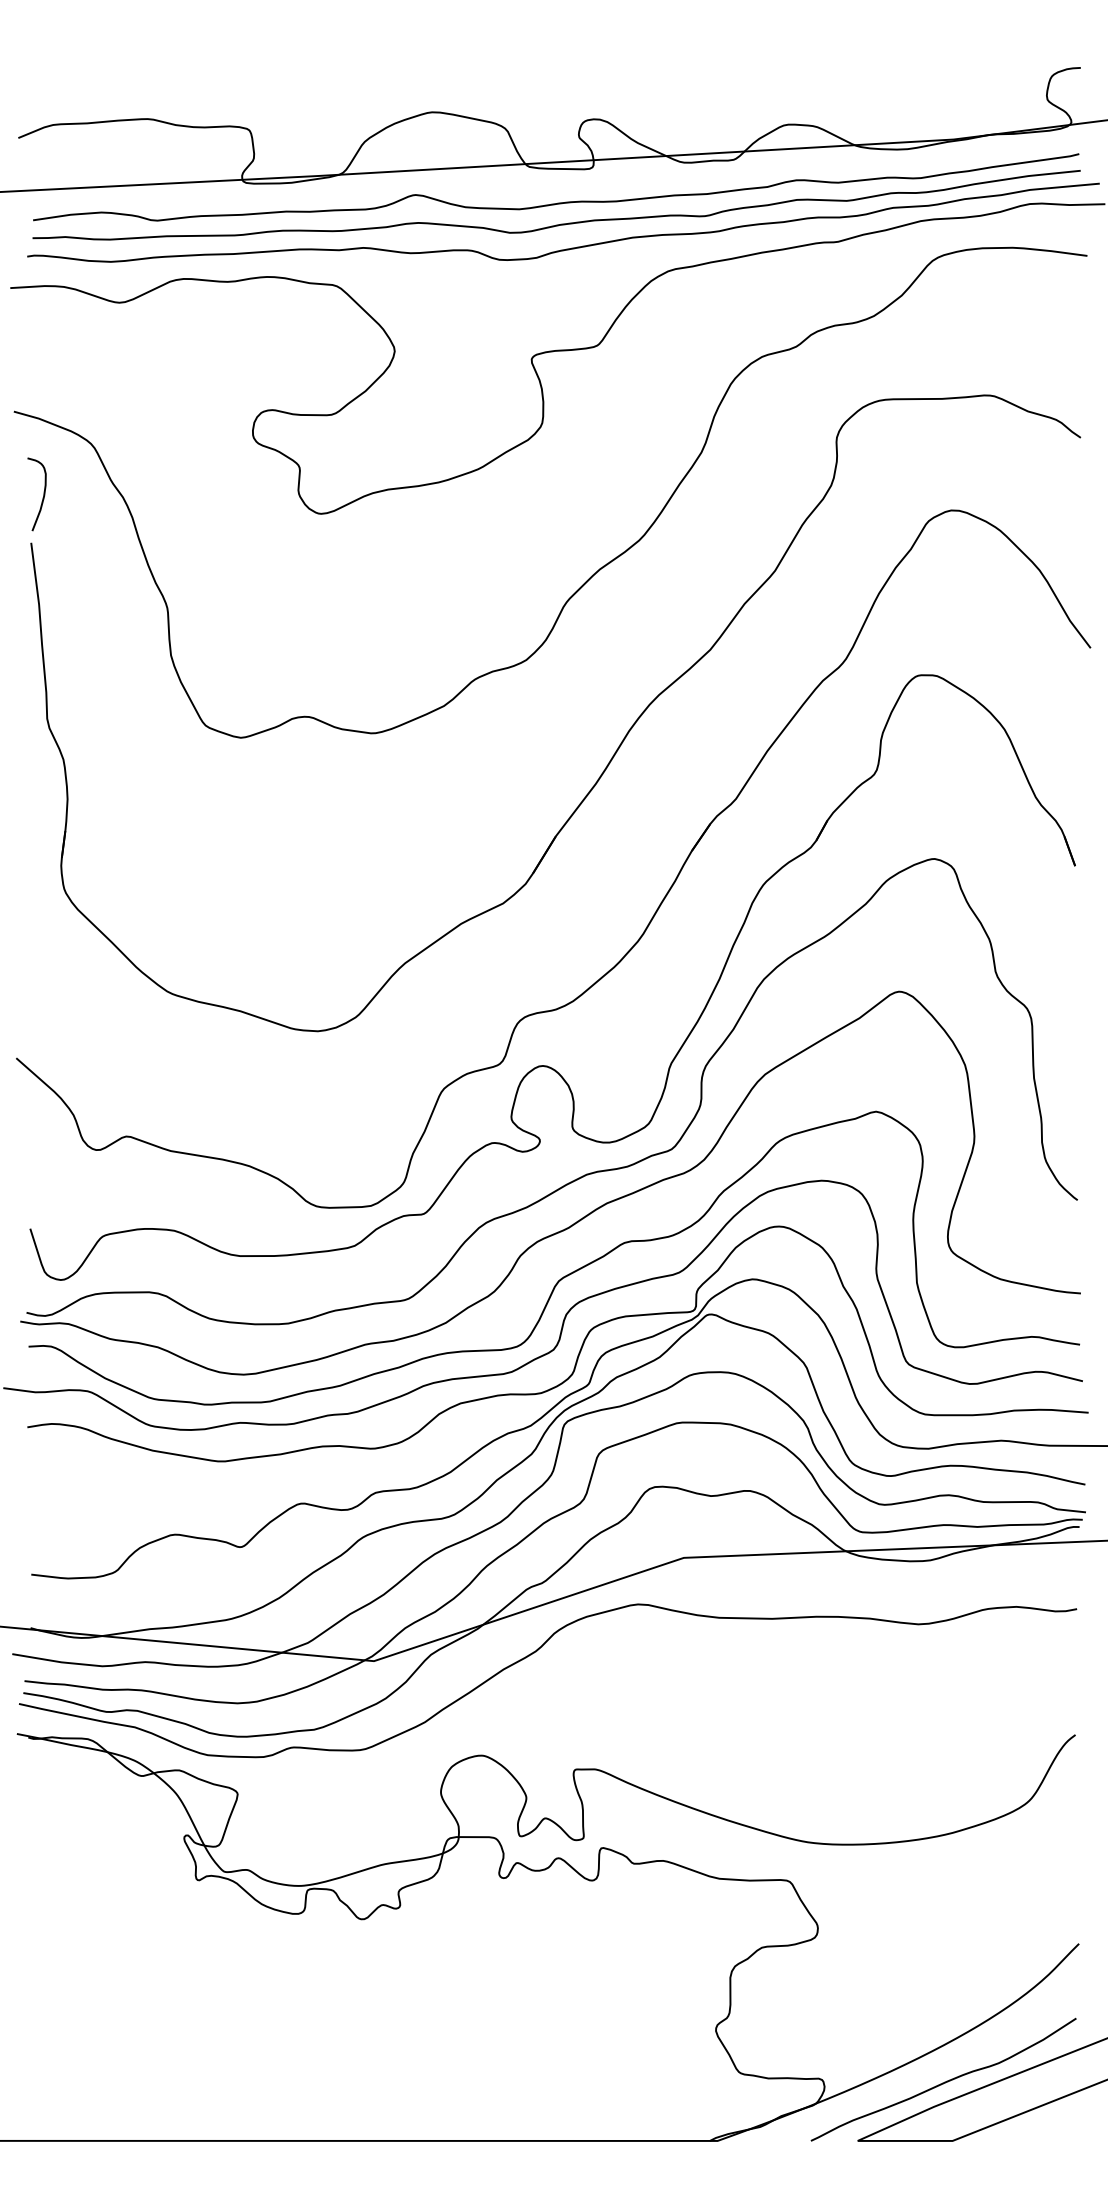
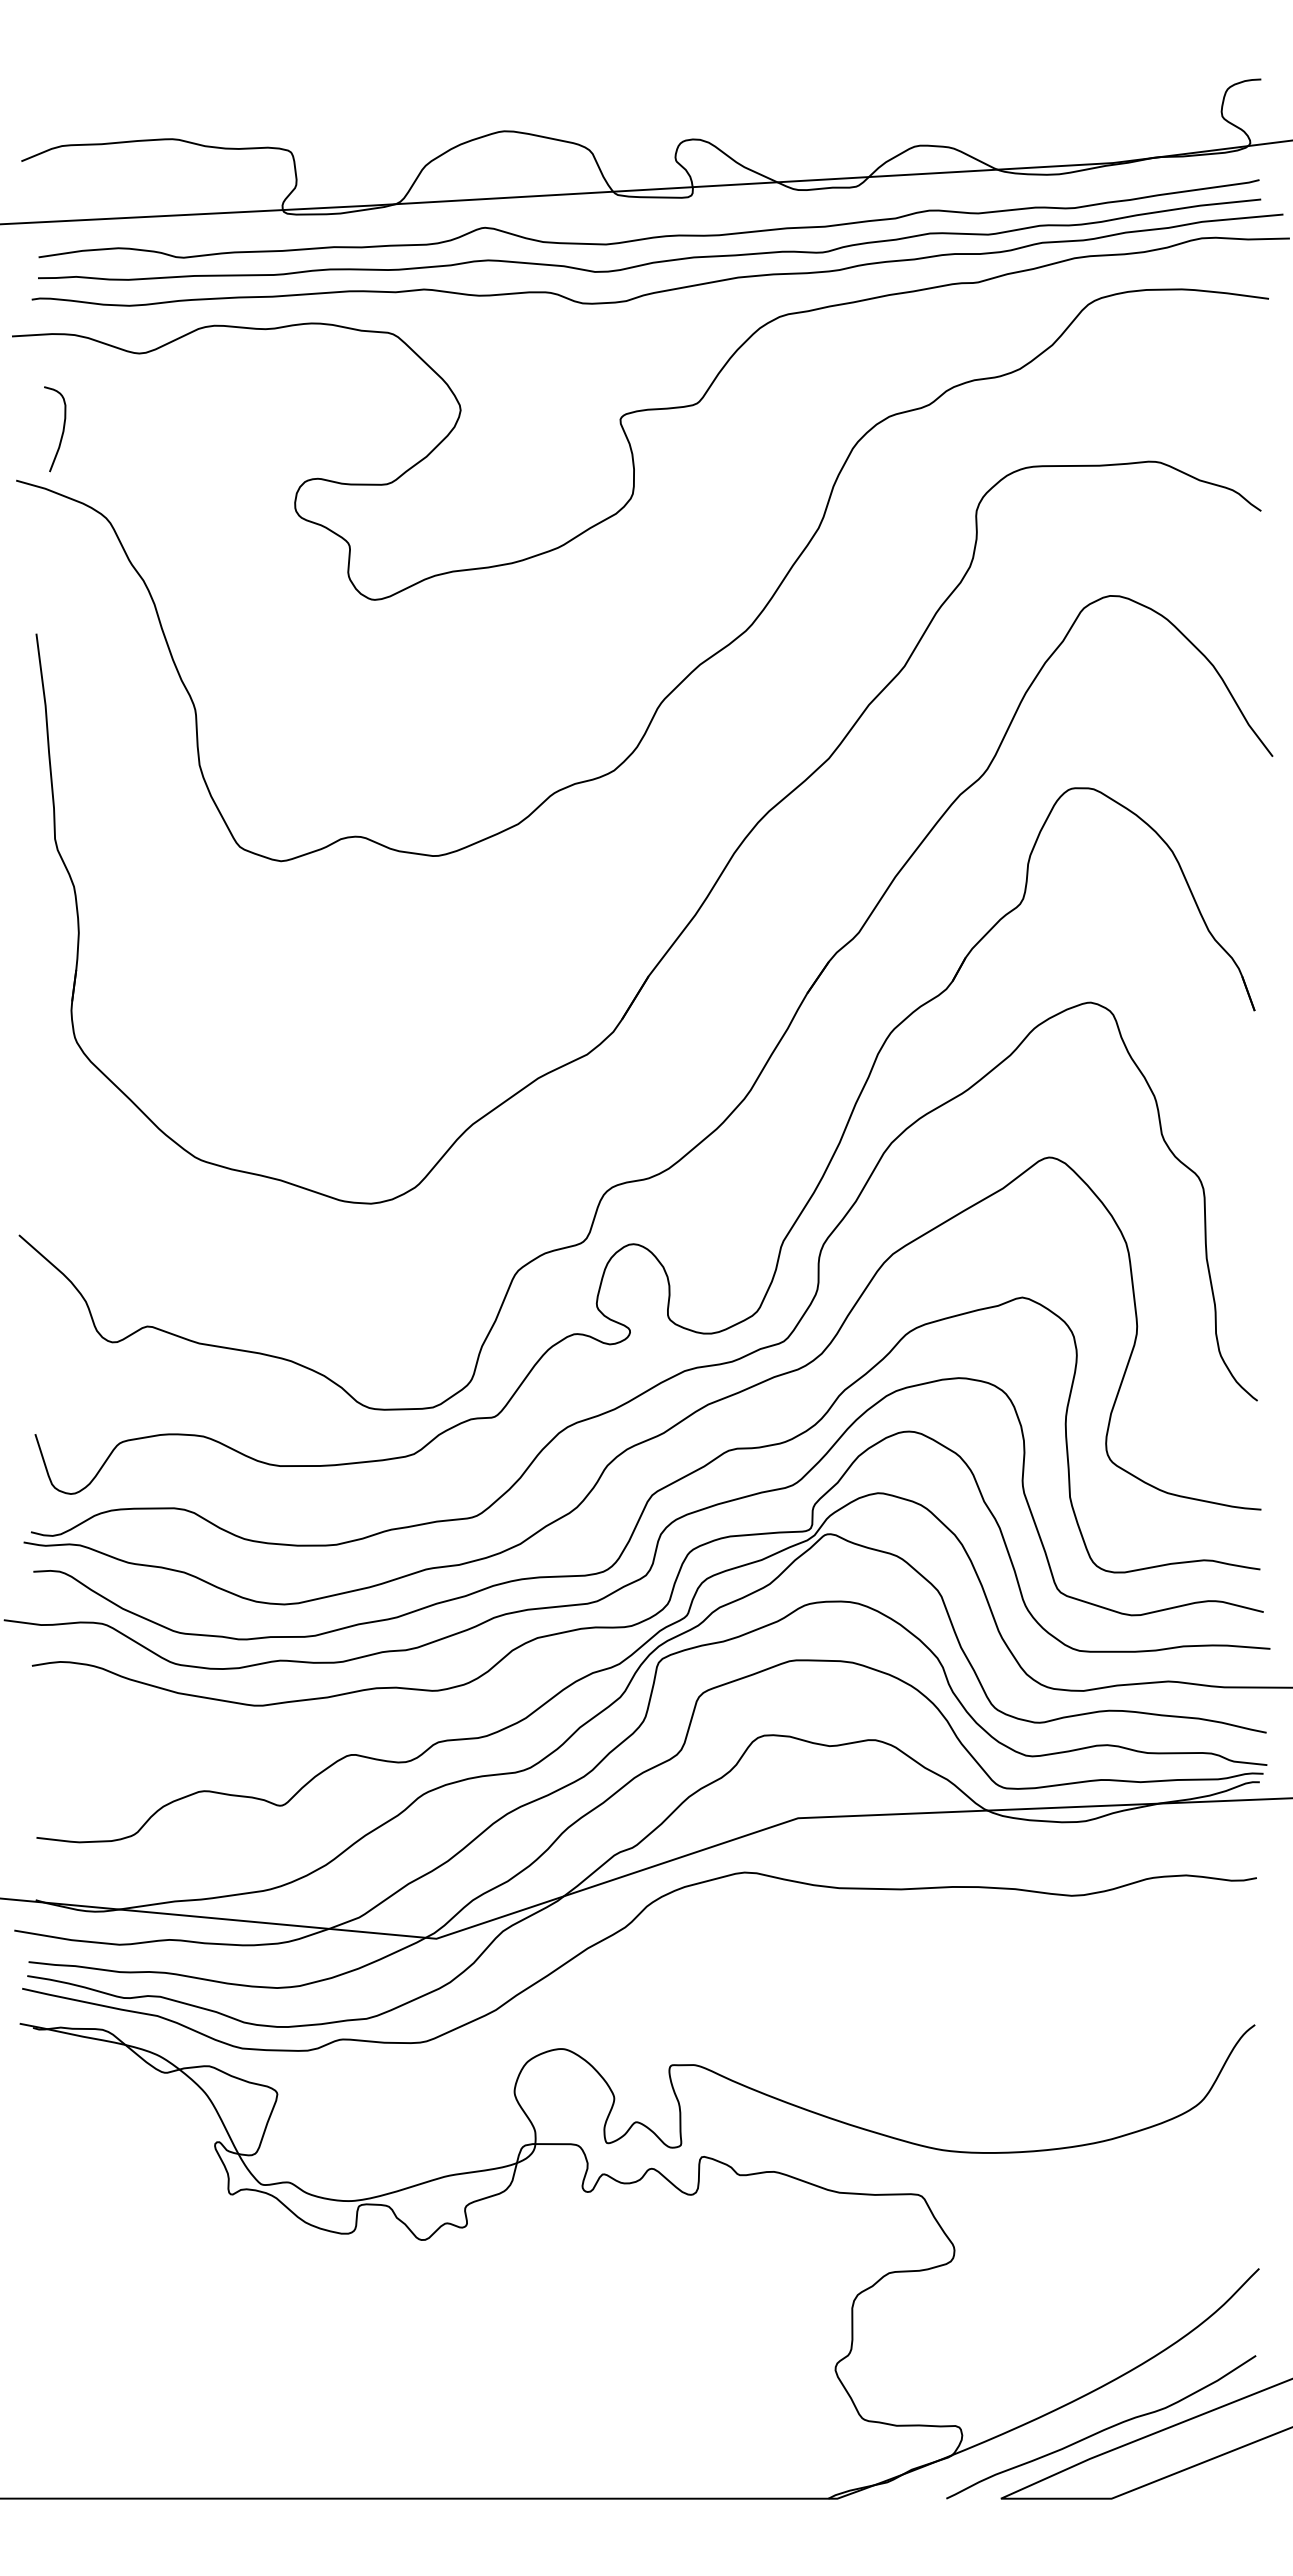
curve: (43, 494) -> (62, 429), moved

